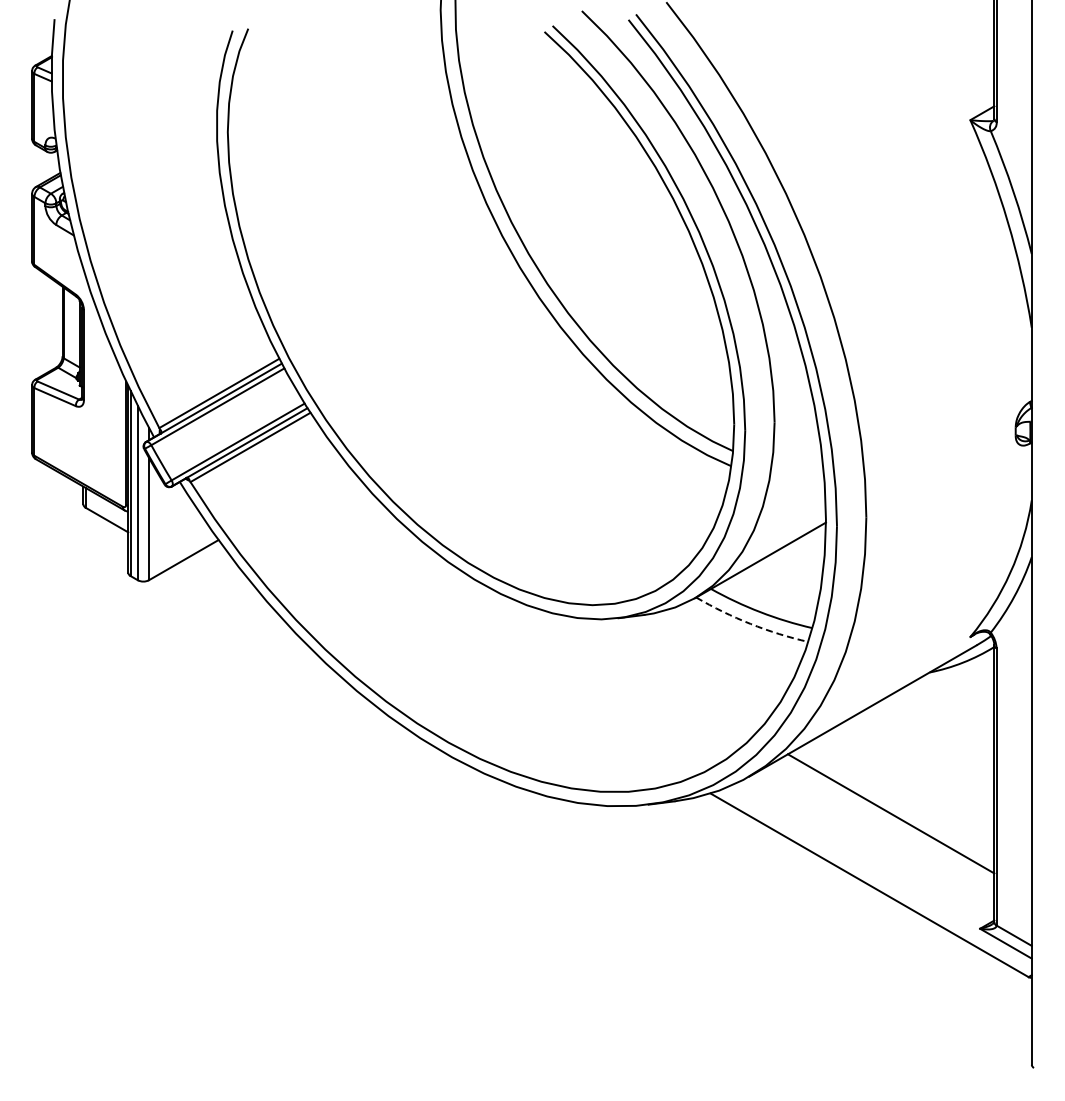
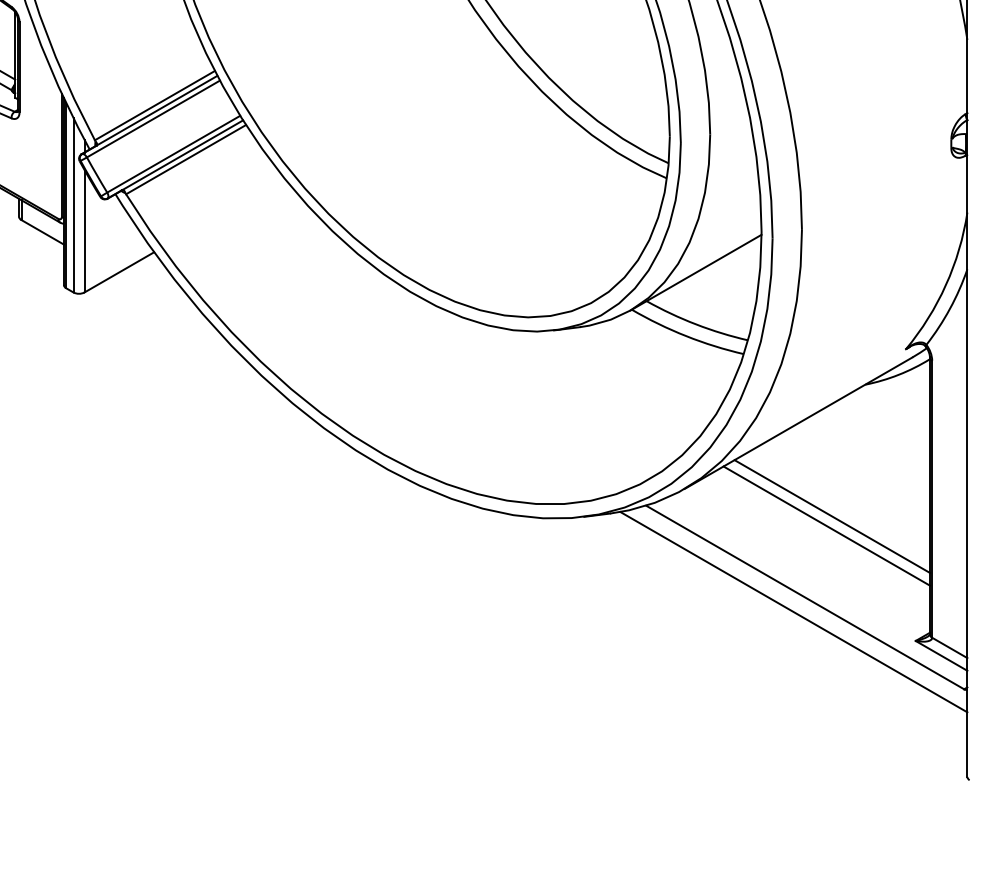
arc: (750, 623) -> (686, 335), dashed -> solid
line: (896, 803) -> (832, 515), added
line: (857, 899) -> (793, 611), added

